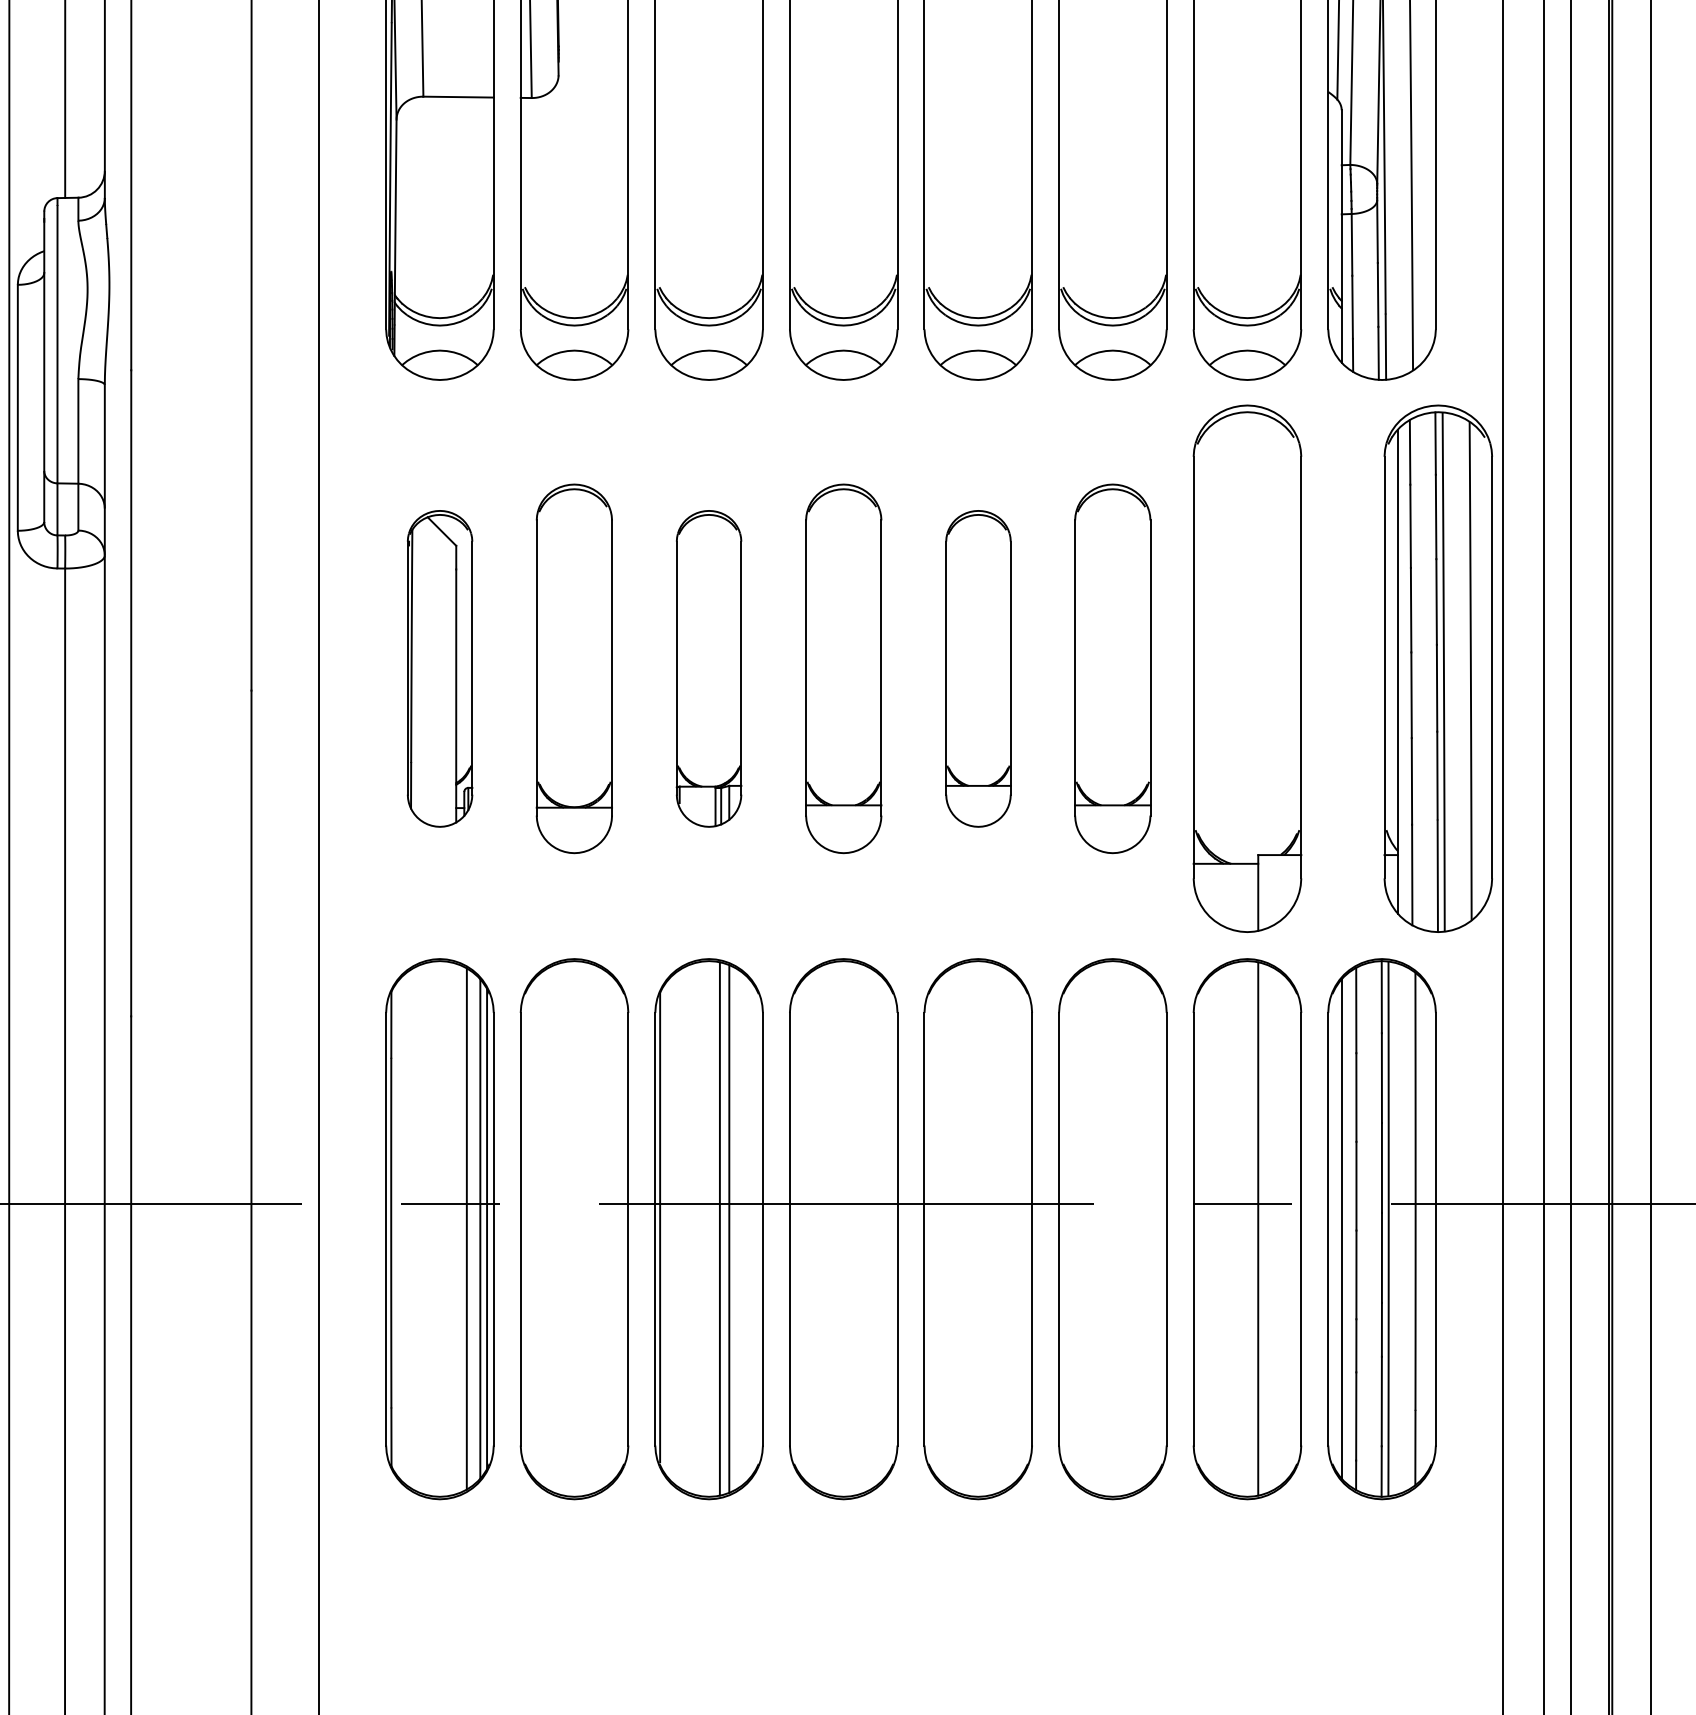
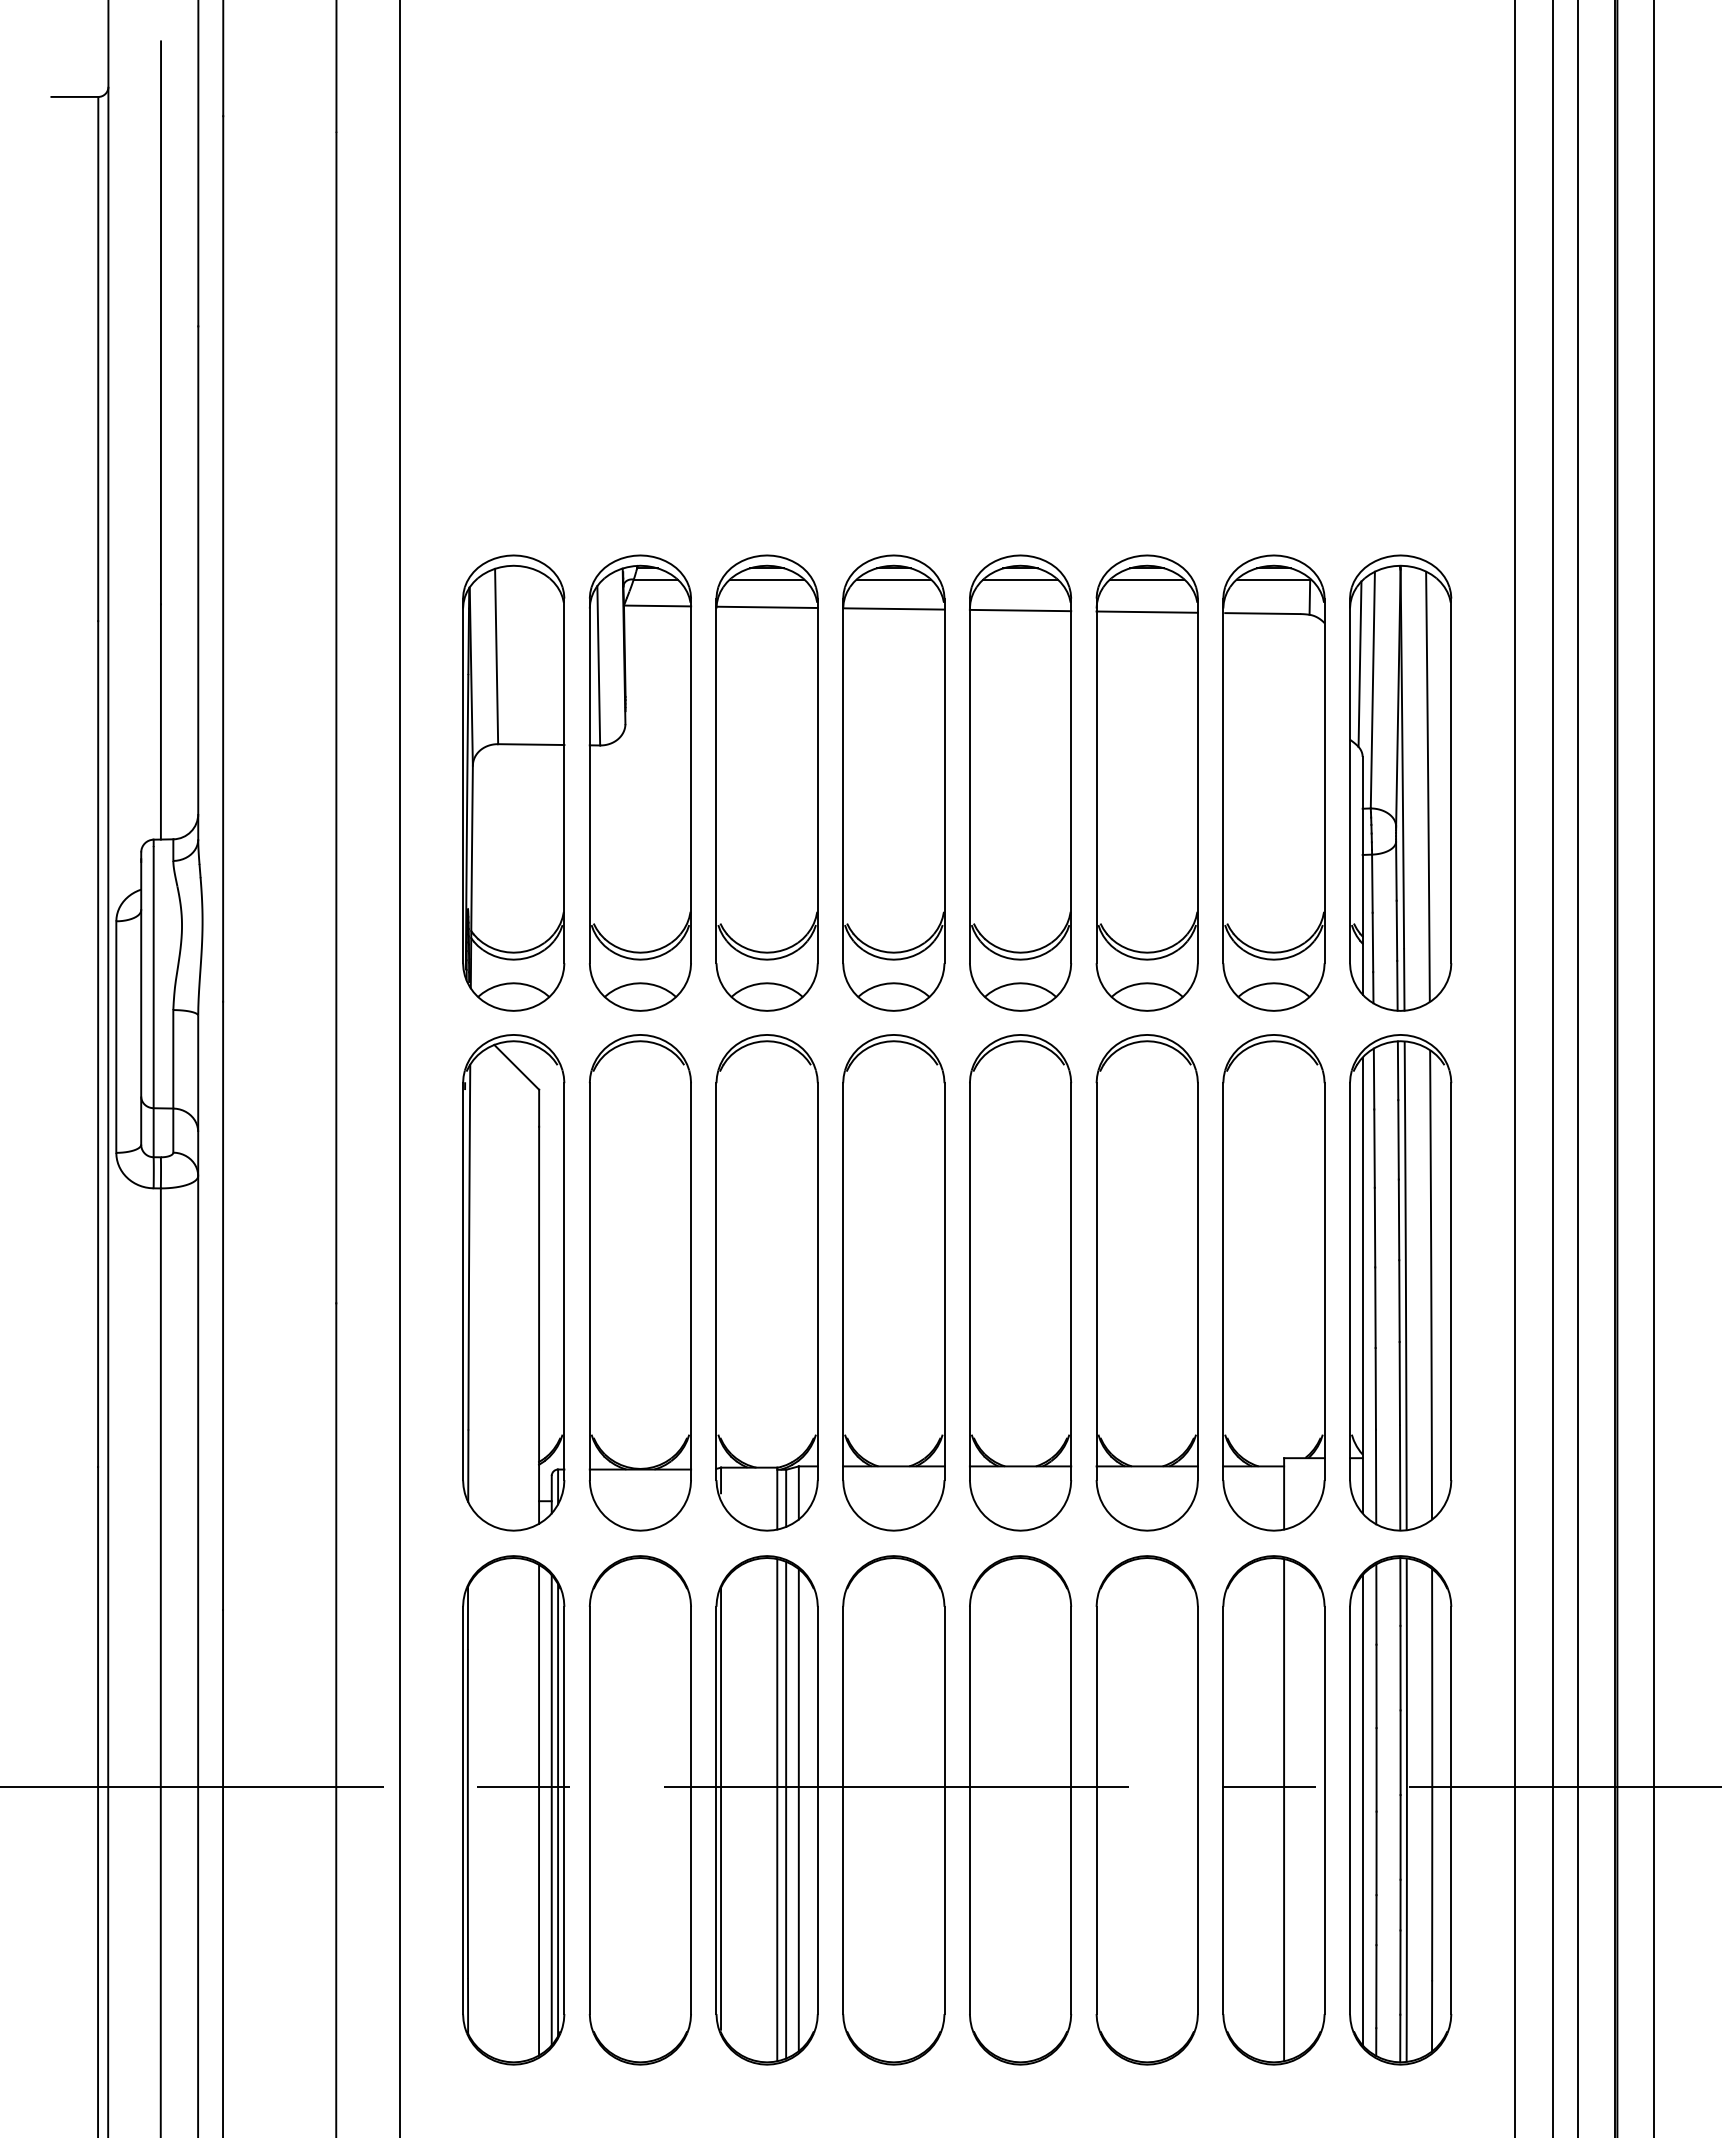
part: (439, 668) -> (513, 1282), size x1.67
part: (573, 668) -> (639, 1282), size x1.43
part: (708, 668) -> (766, 1282), size x1.67
part: (843, 668) -> (893, 1282), size x1.43
part: (978, 668) -> (1020, 1282), size x1.67
part: (1112, 668) -> (1146, 1282), size x1.43
part: (1438, 668) -> (1400, 1282), moved
line: (742, 1229) -> (798, 1810), added

